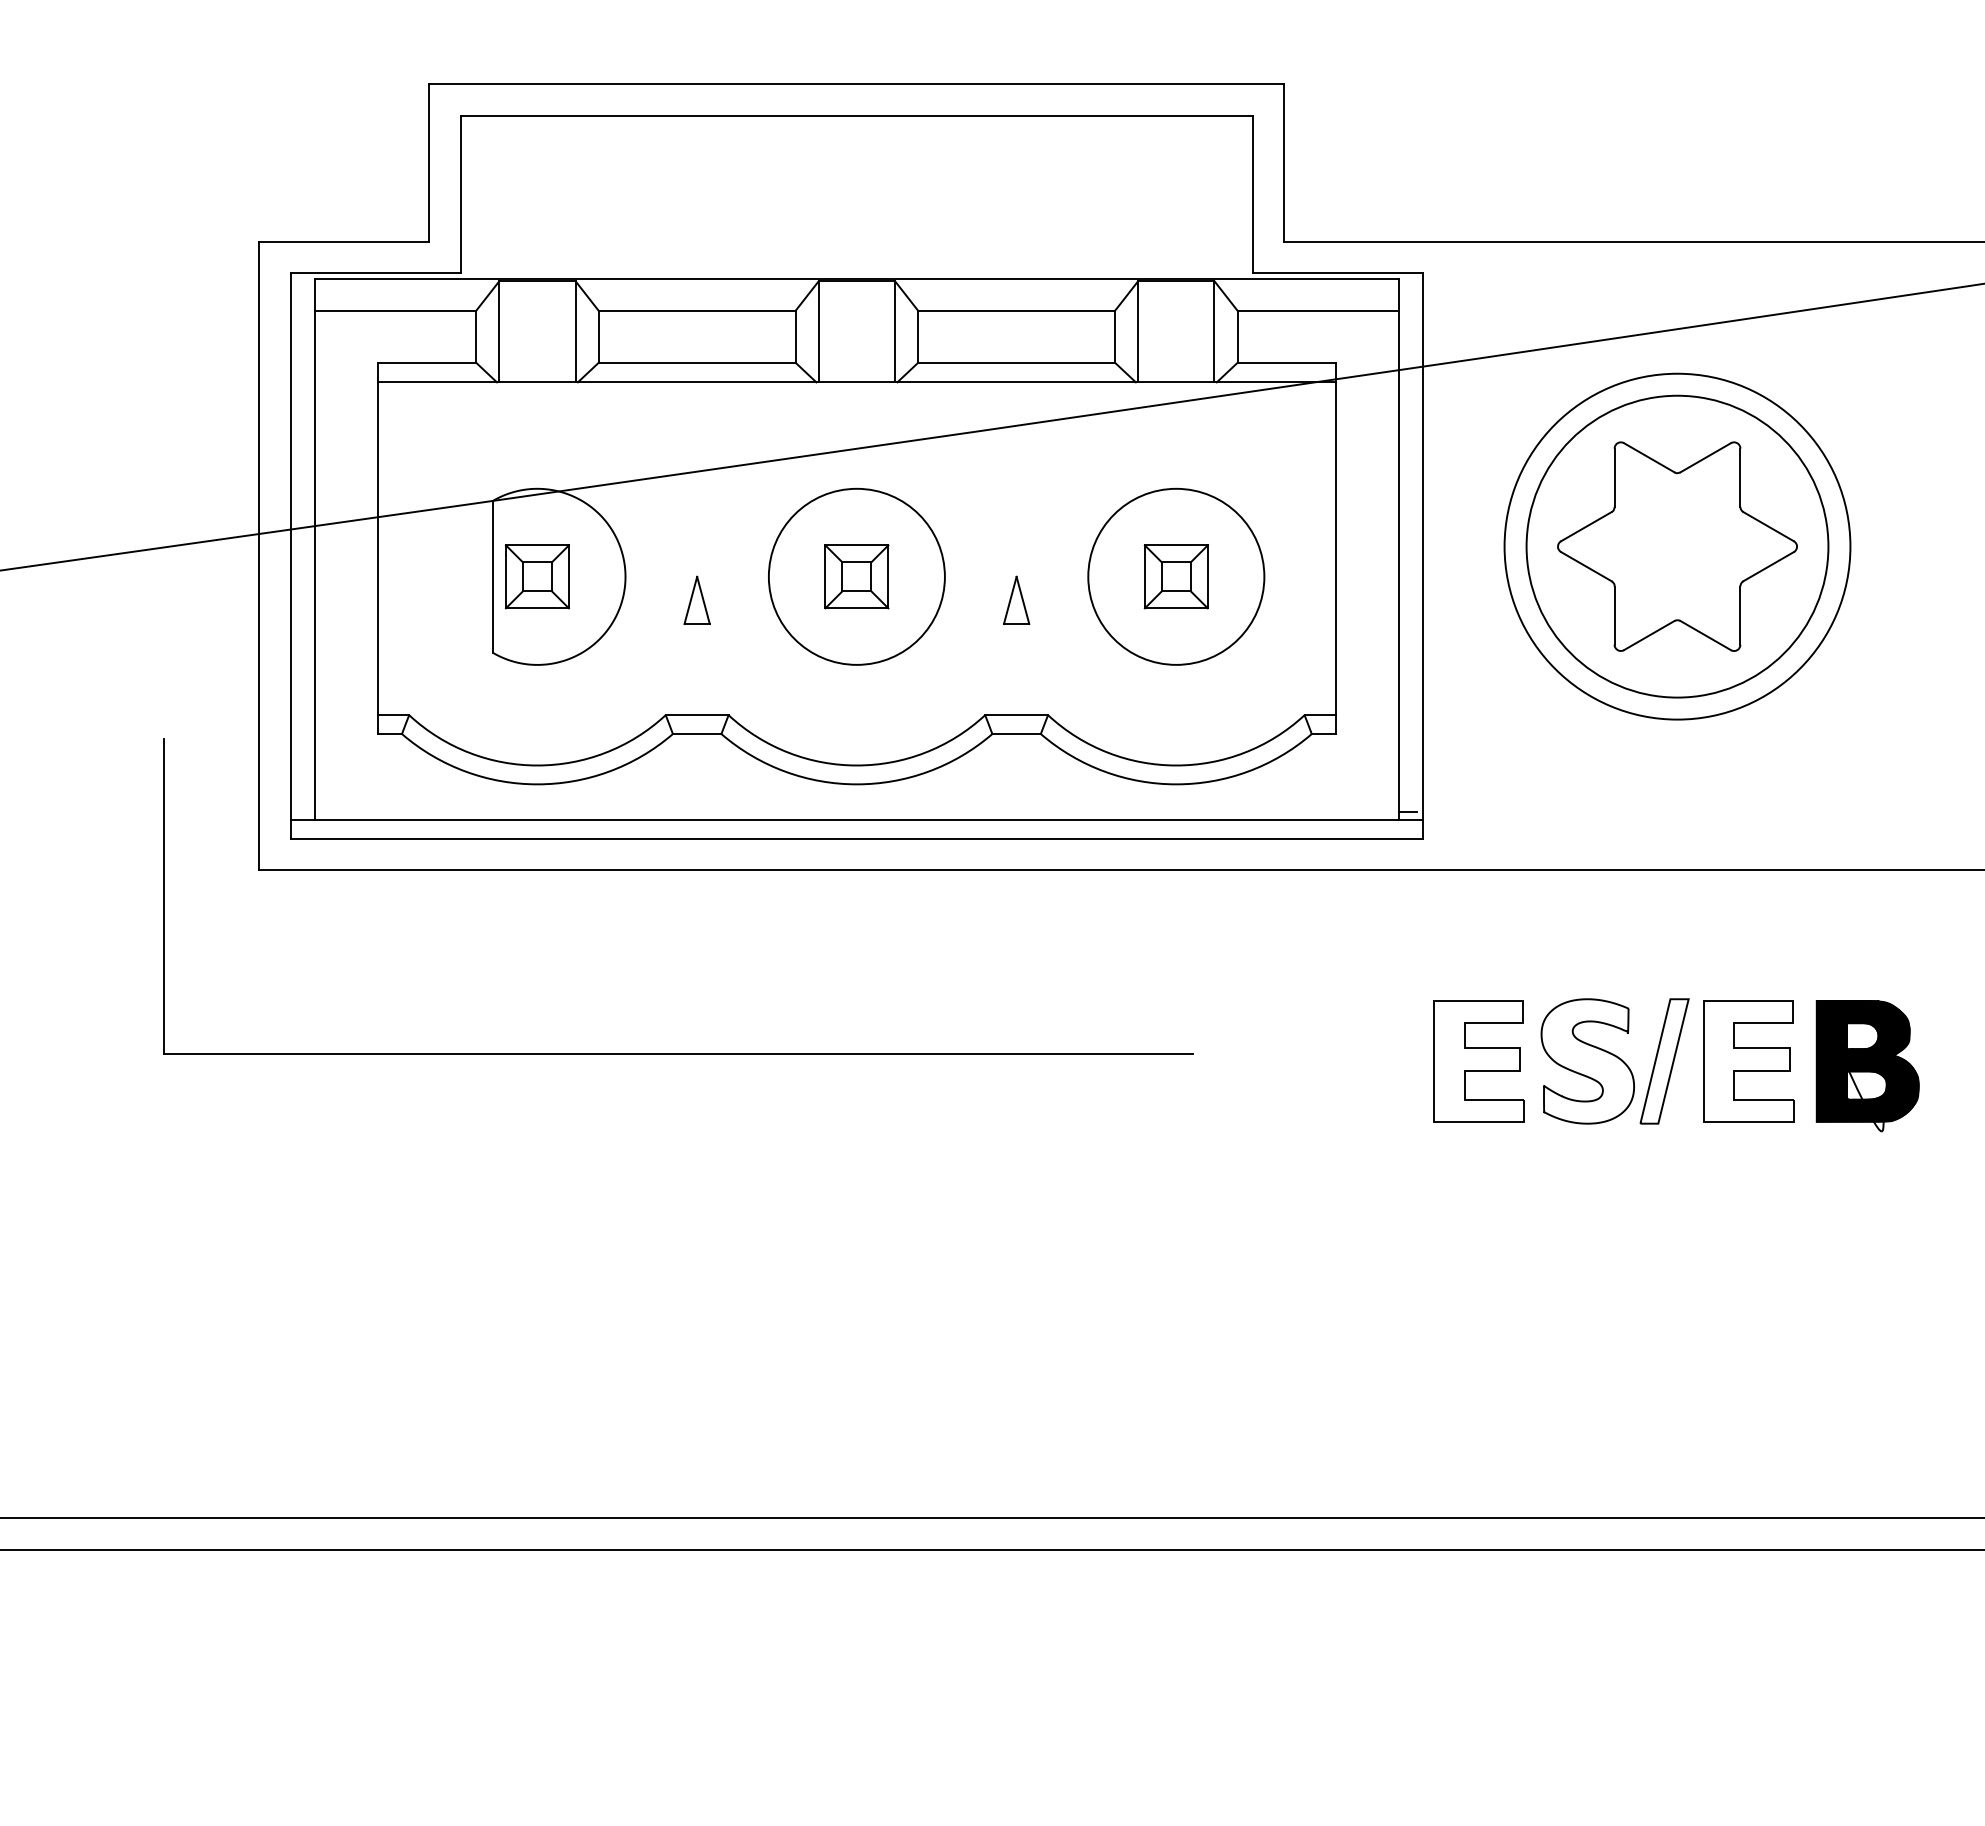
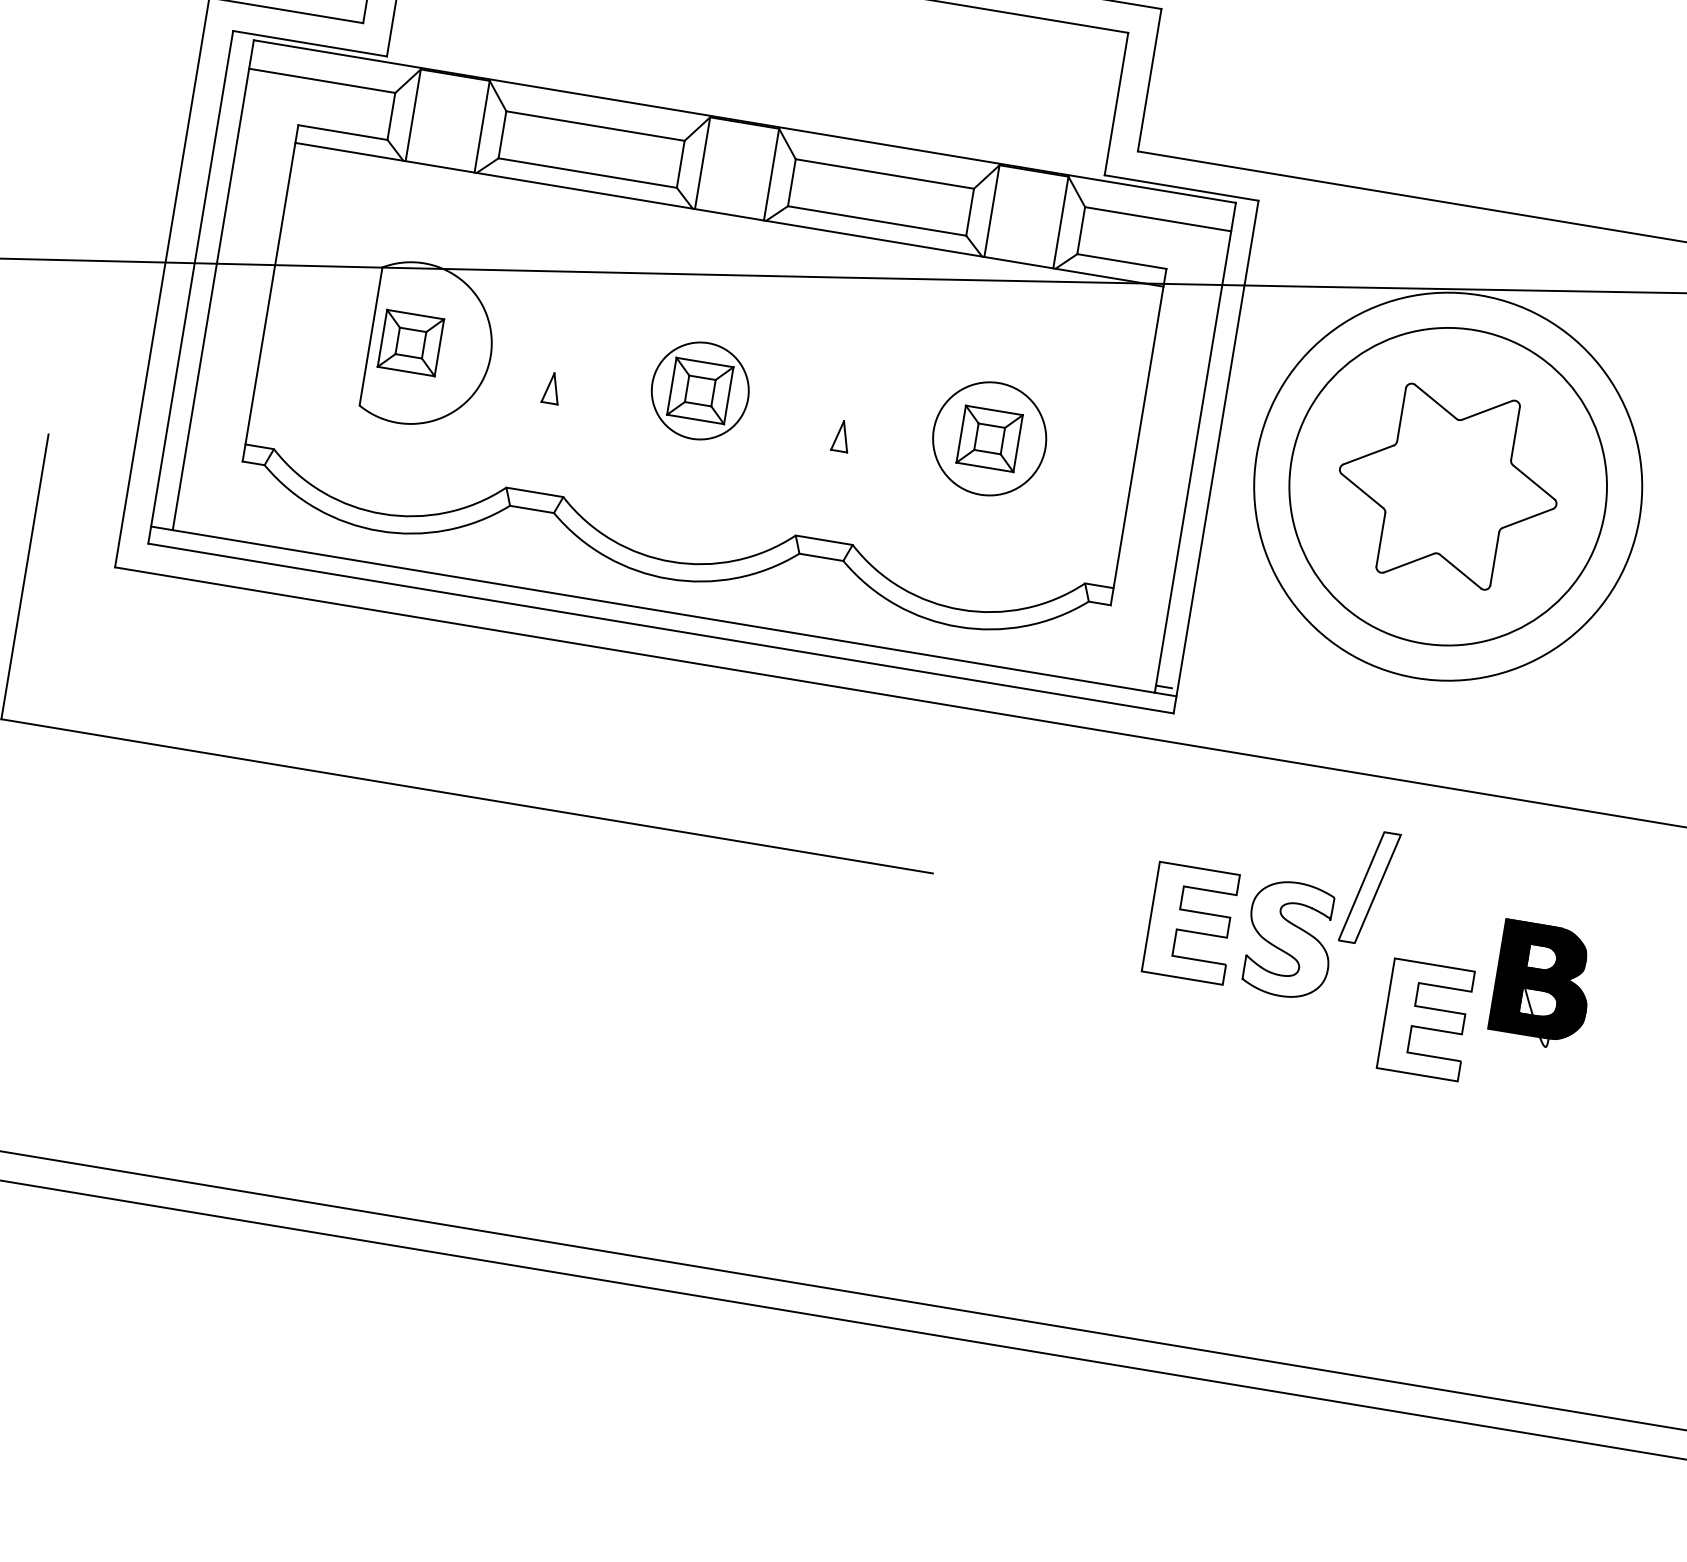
circle: (1677, 546) -> (1448, 486), size x1.4
circle: (856, 576) -> (699, 390), size x0.6
circle: (1176, 576) -> (989, 438), size x0.7
part: (696, 599) -> (551, 387), size x0.7
part: (1016, 599) -> (841, 435), size x0.7
part: (1664, 1061) -> (1369, 887), moved
part: (1748, 1061) -> (1426, 1019), moved

